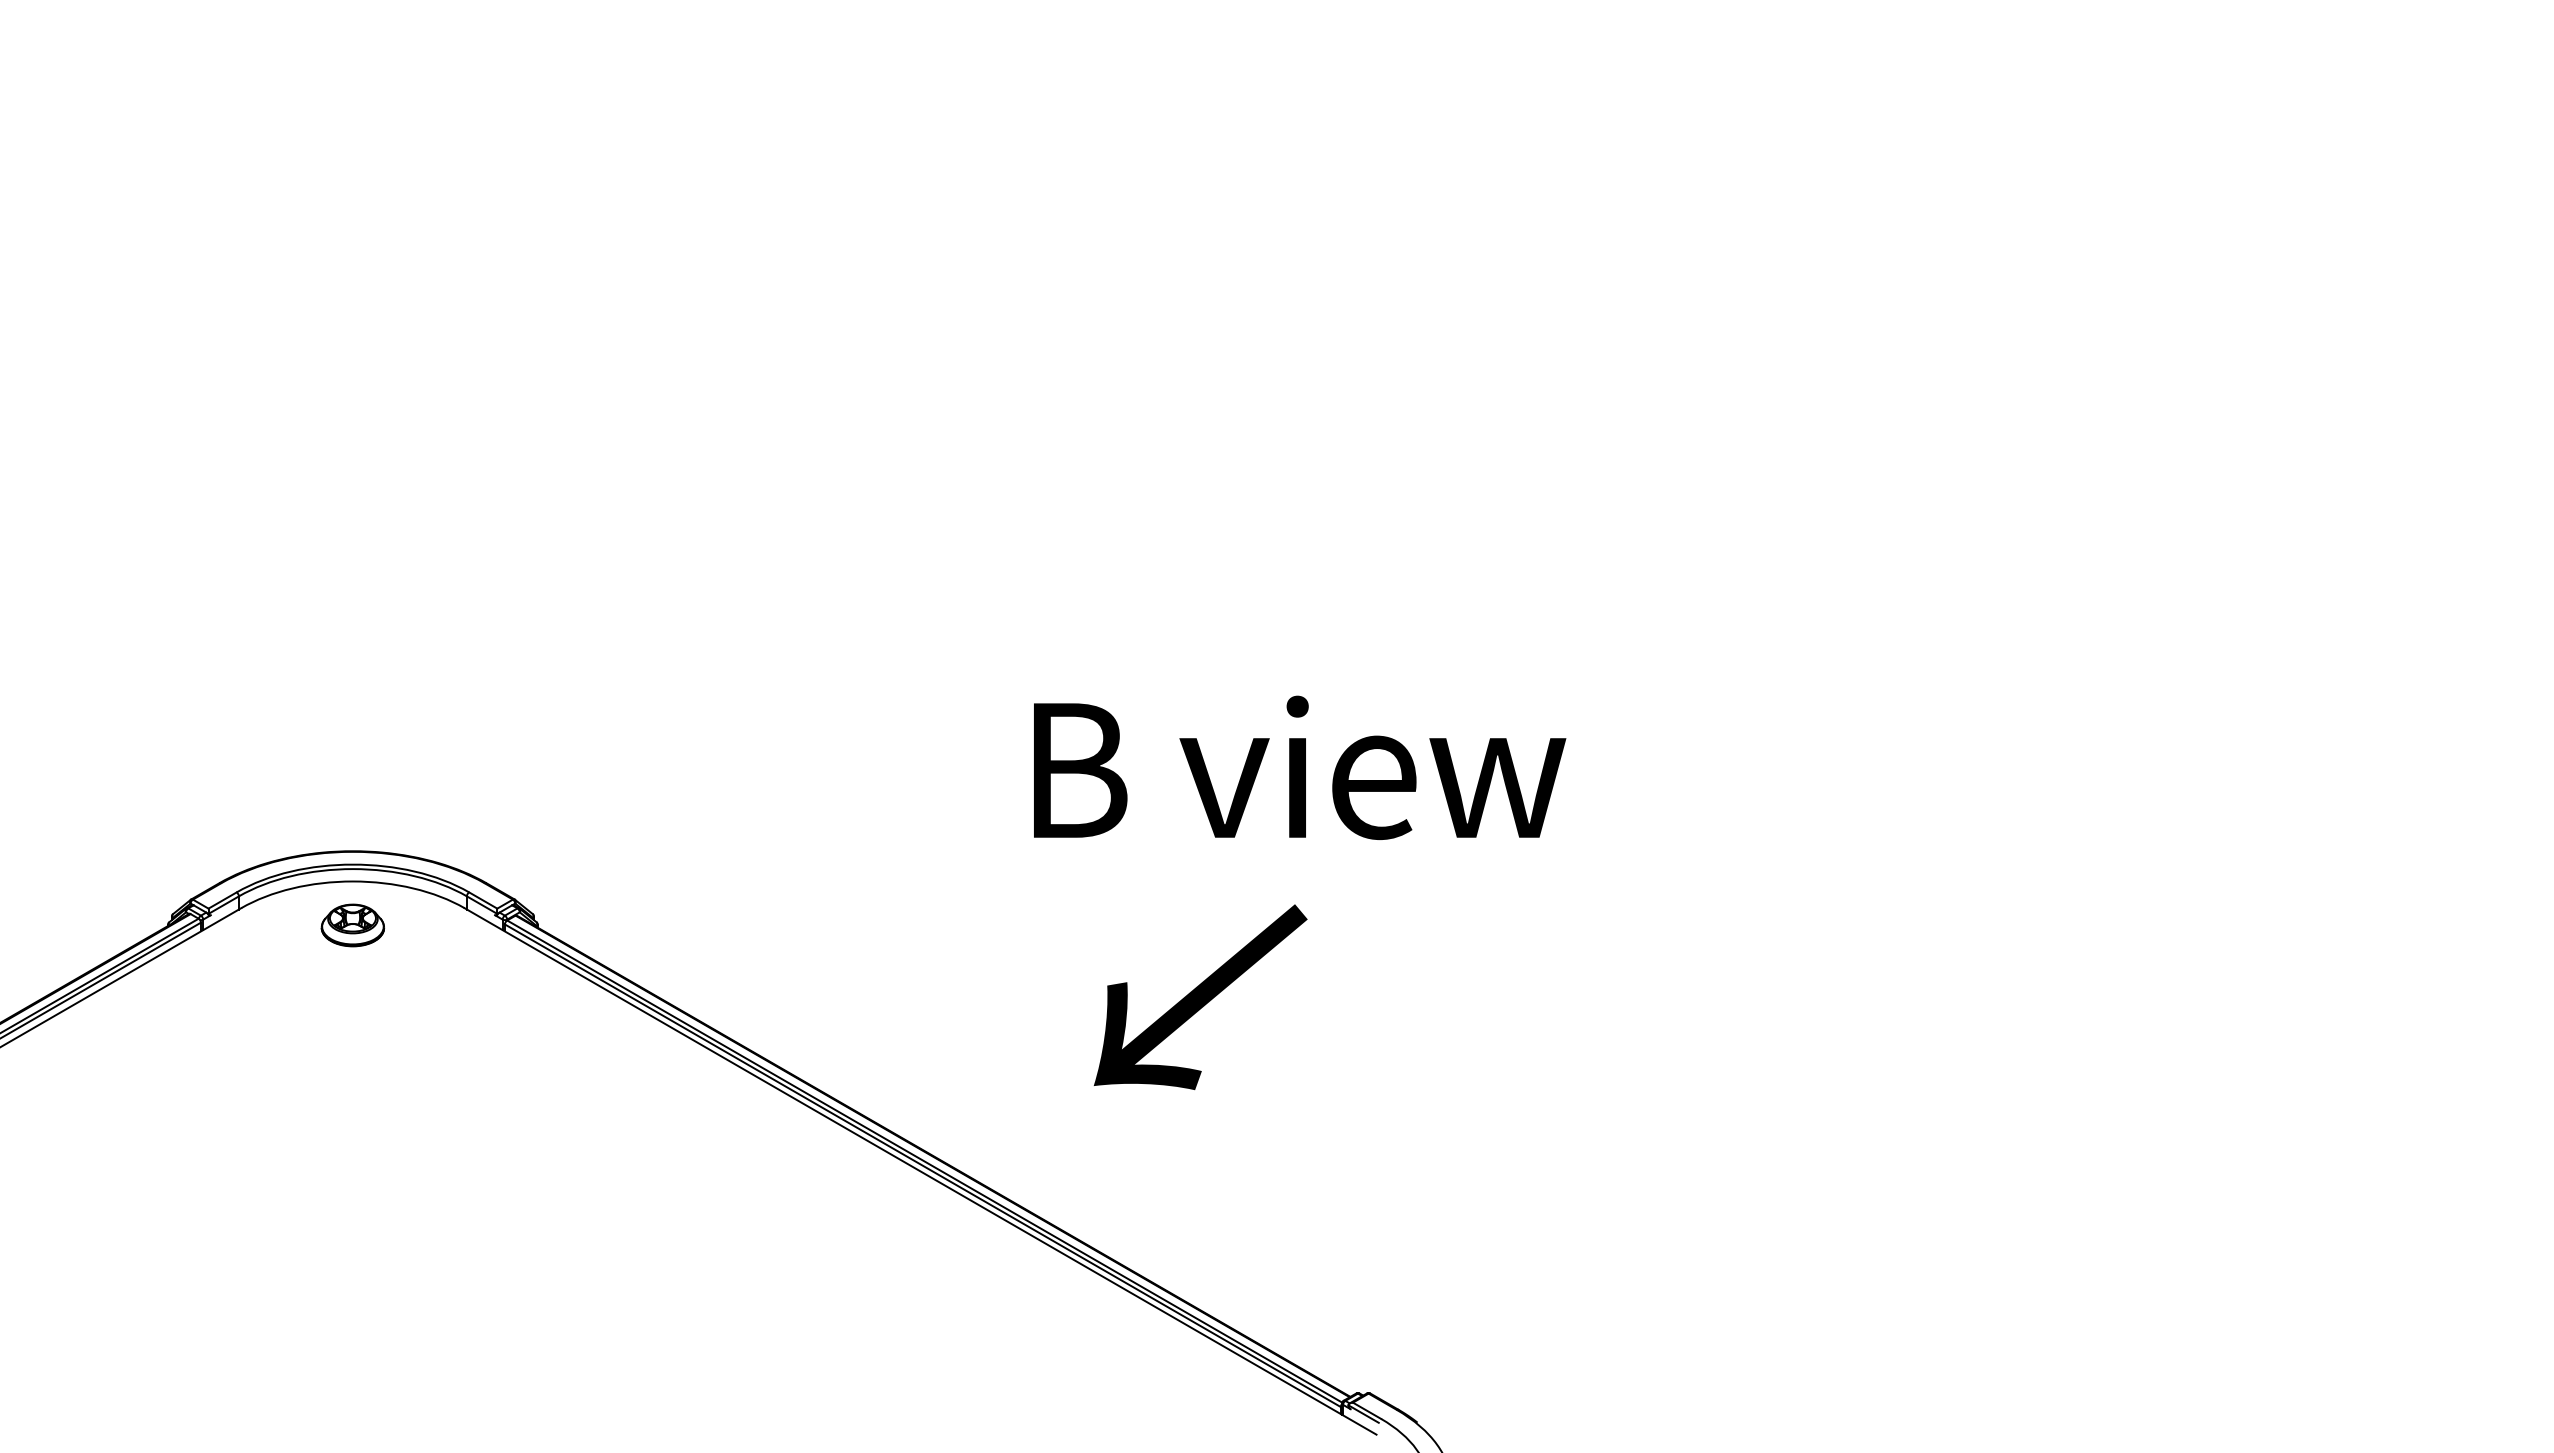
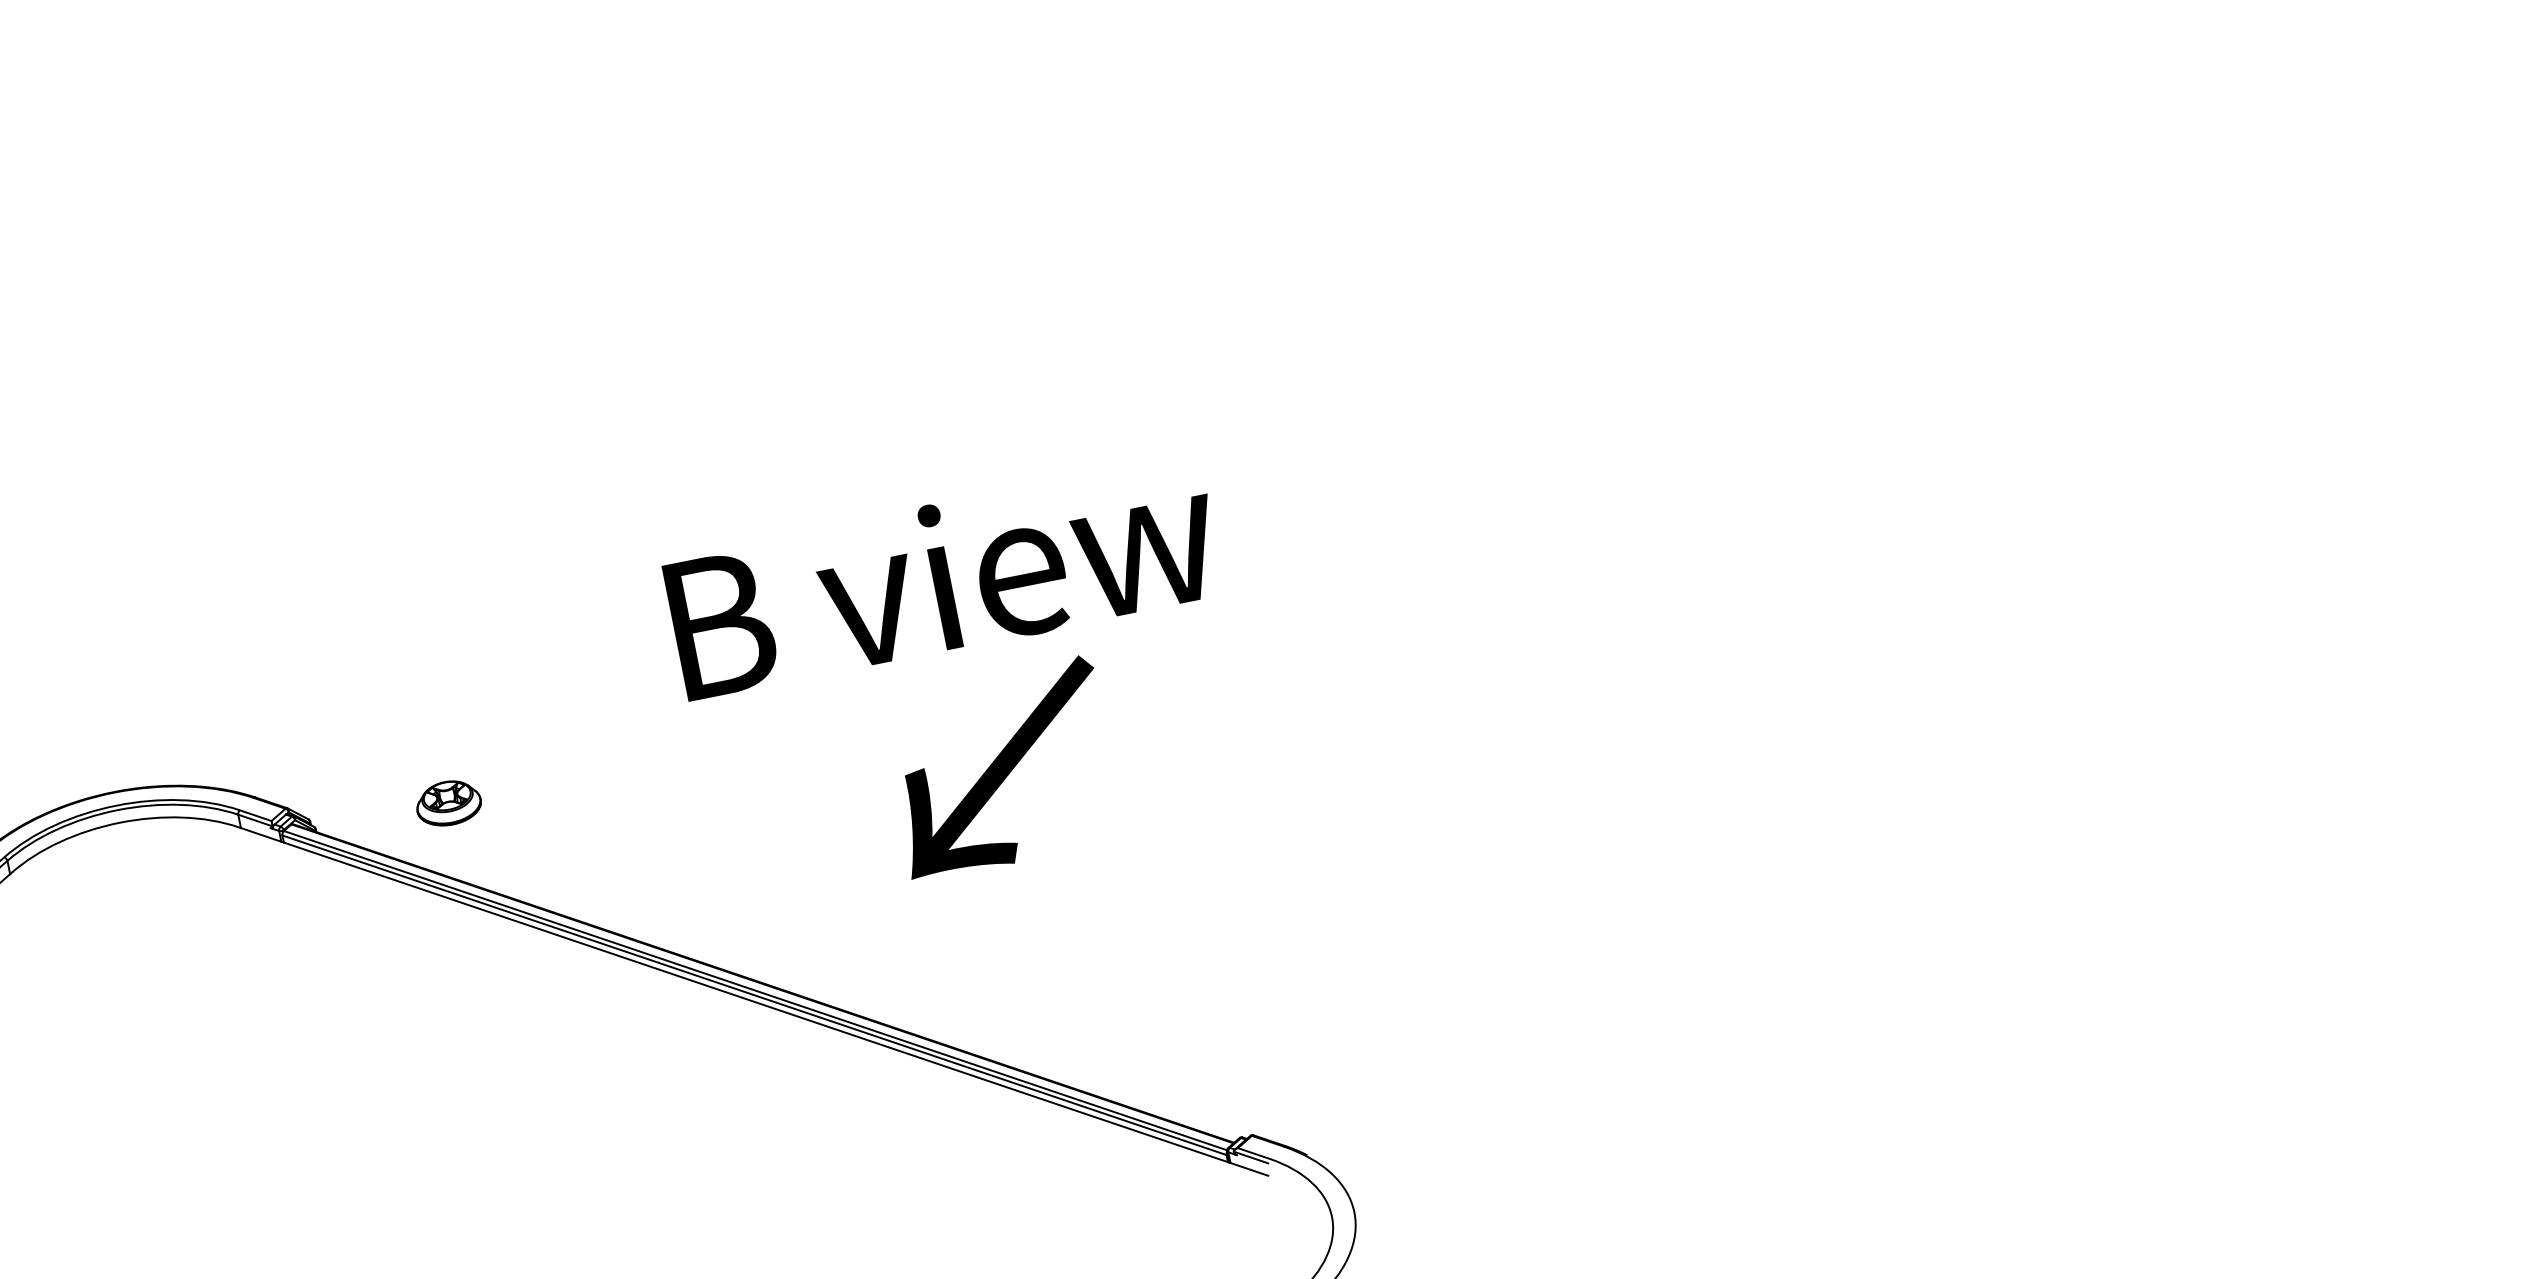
text: (1300, 767) -> (944, 576), moved
part: (352, 925) -> (448, 803), moved

